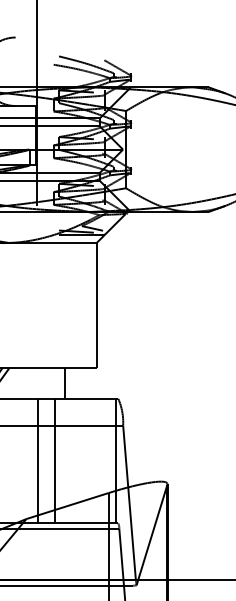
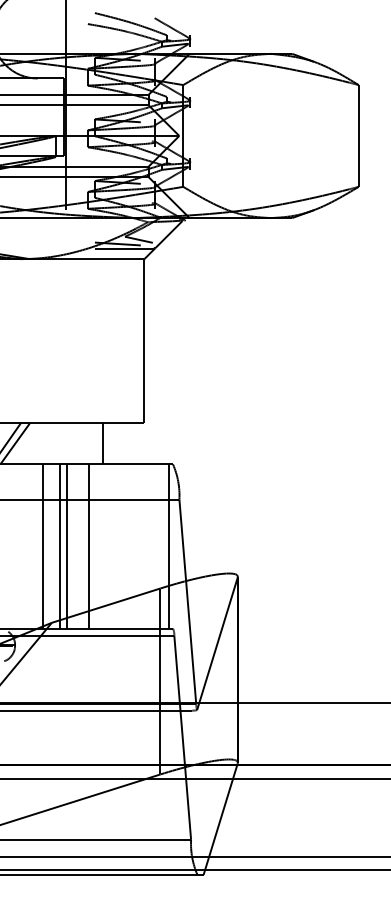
line: (19, 461) -> (42, 546), added
line: (32, 461) -> (59, 546), added

